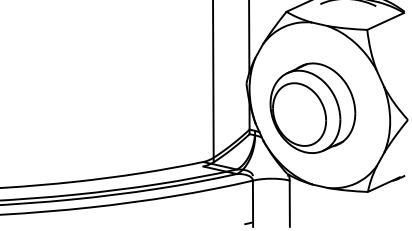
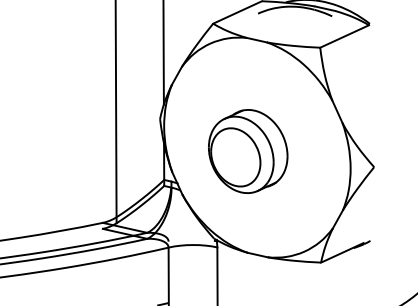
part: (312, 107) -> (247, 150), size x0.7

